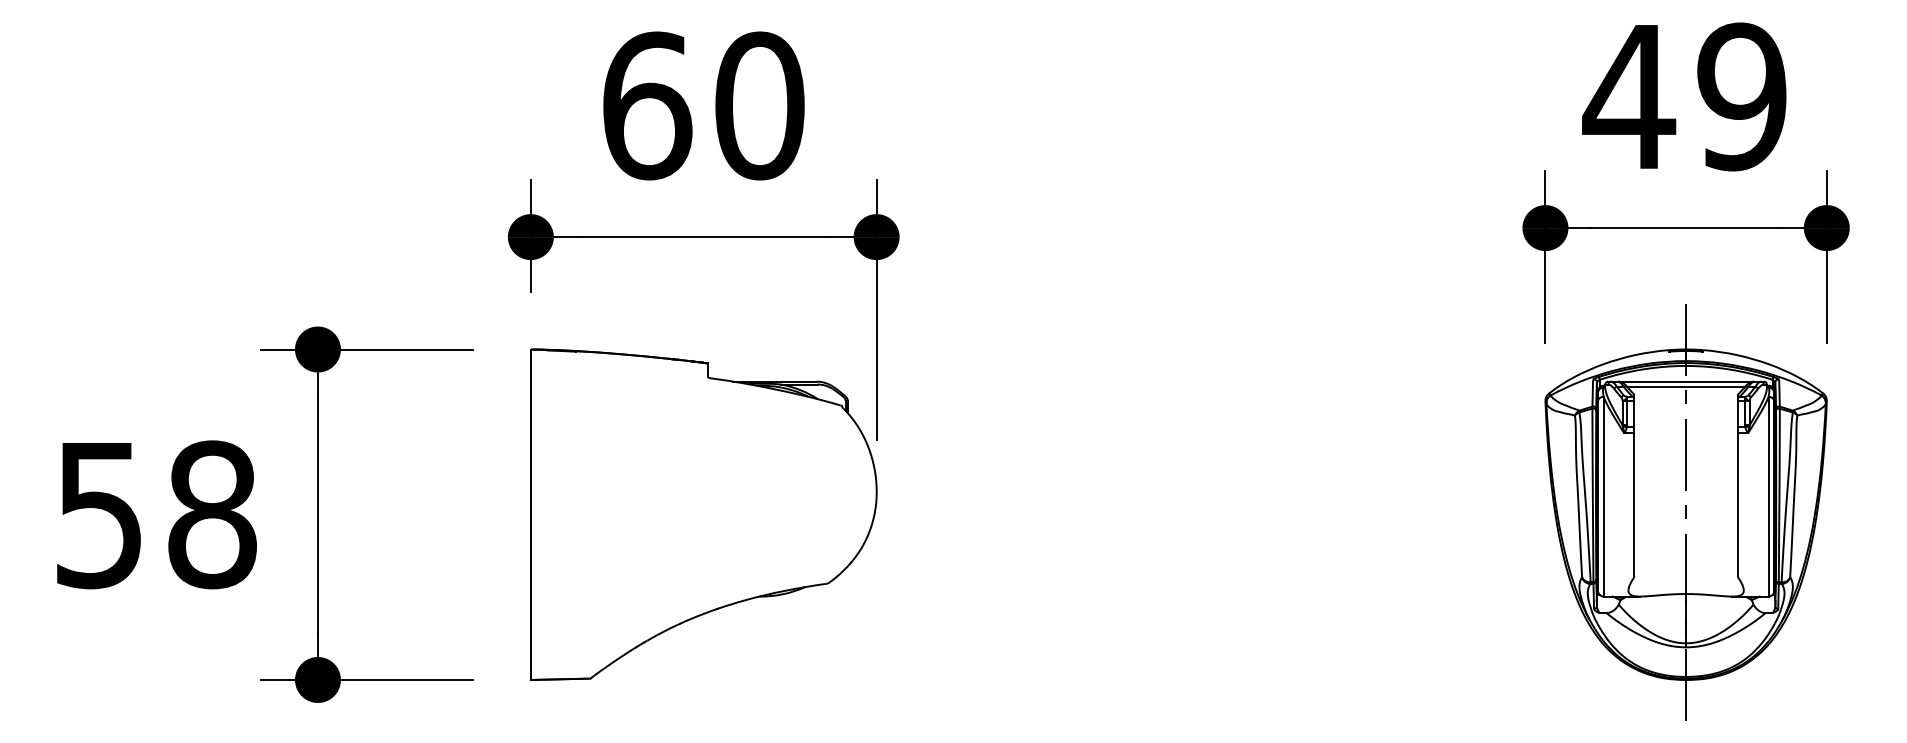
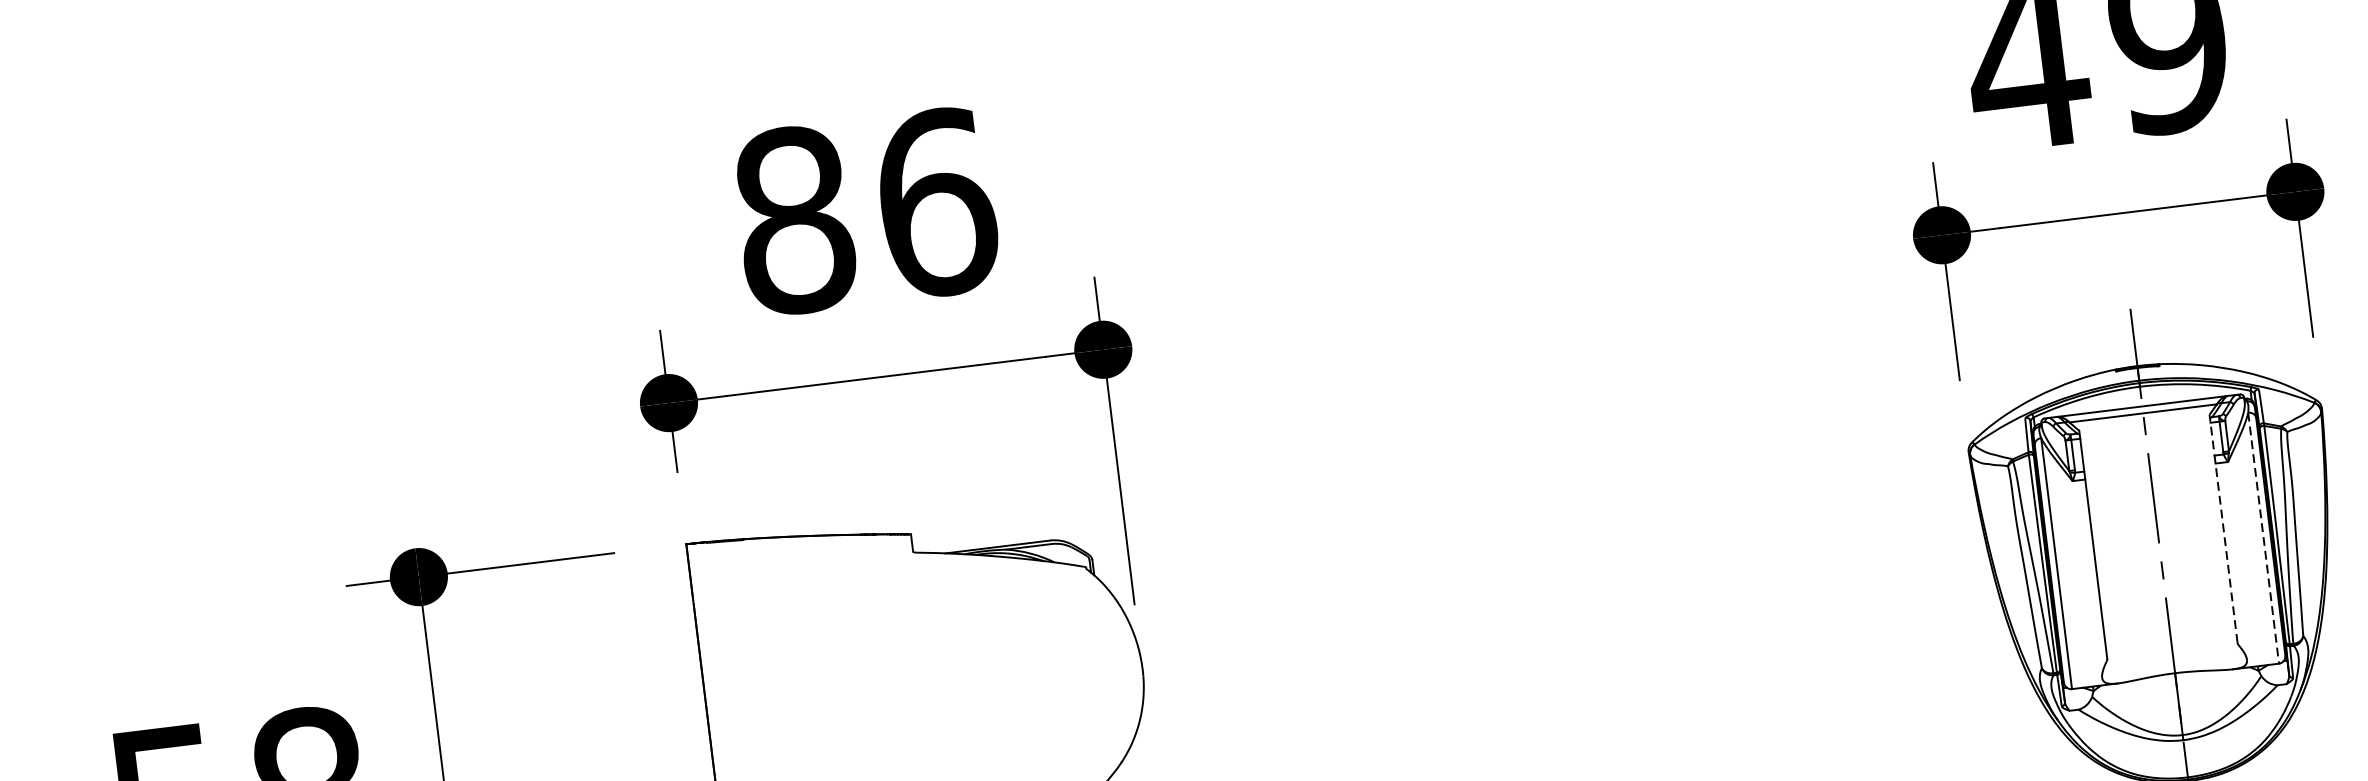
text: (704, 105) -> (866, 210), 60 -> 86
line: (1738, 485) -> (2224, 528), solid -> dashed
line: (1768, 496) -> (2263, 538), solid -> dashed

